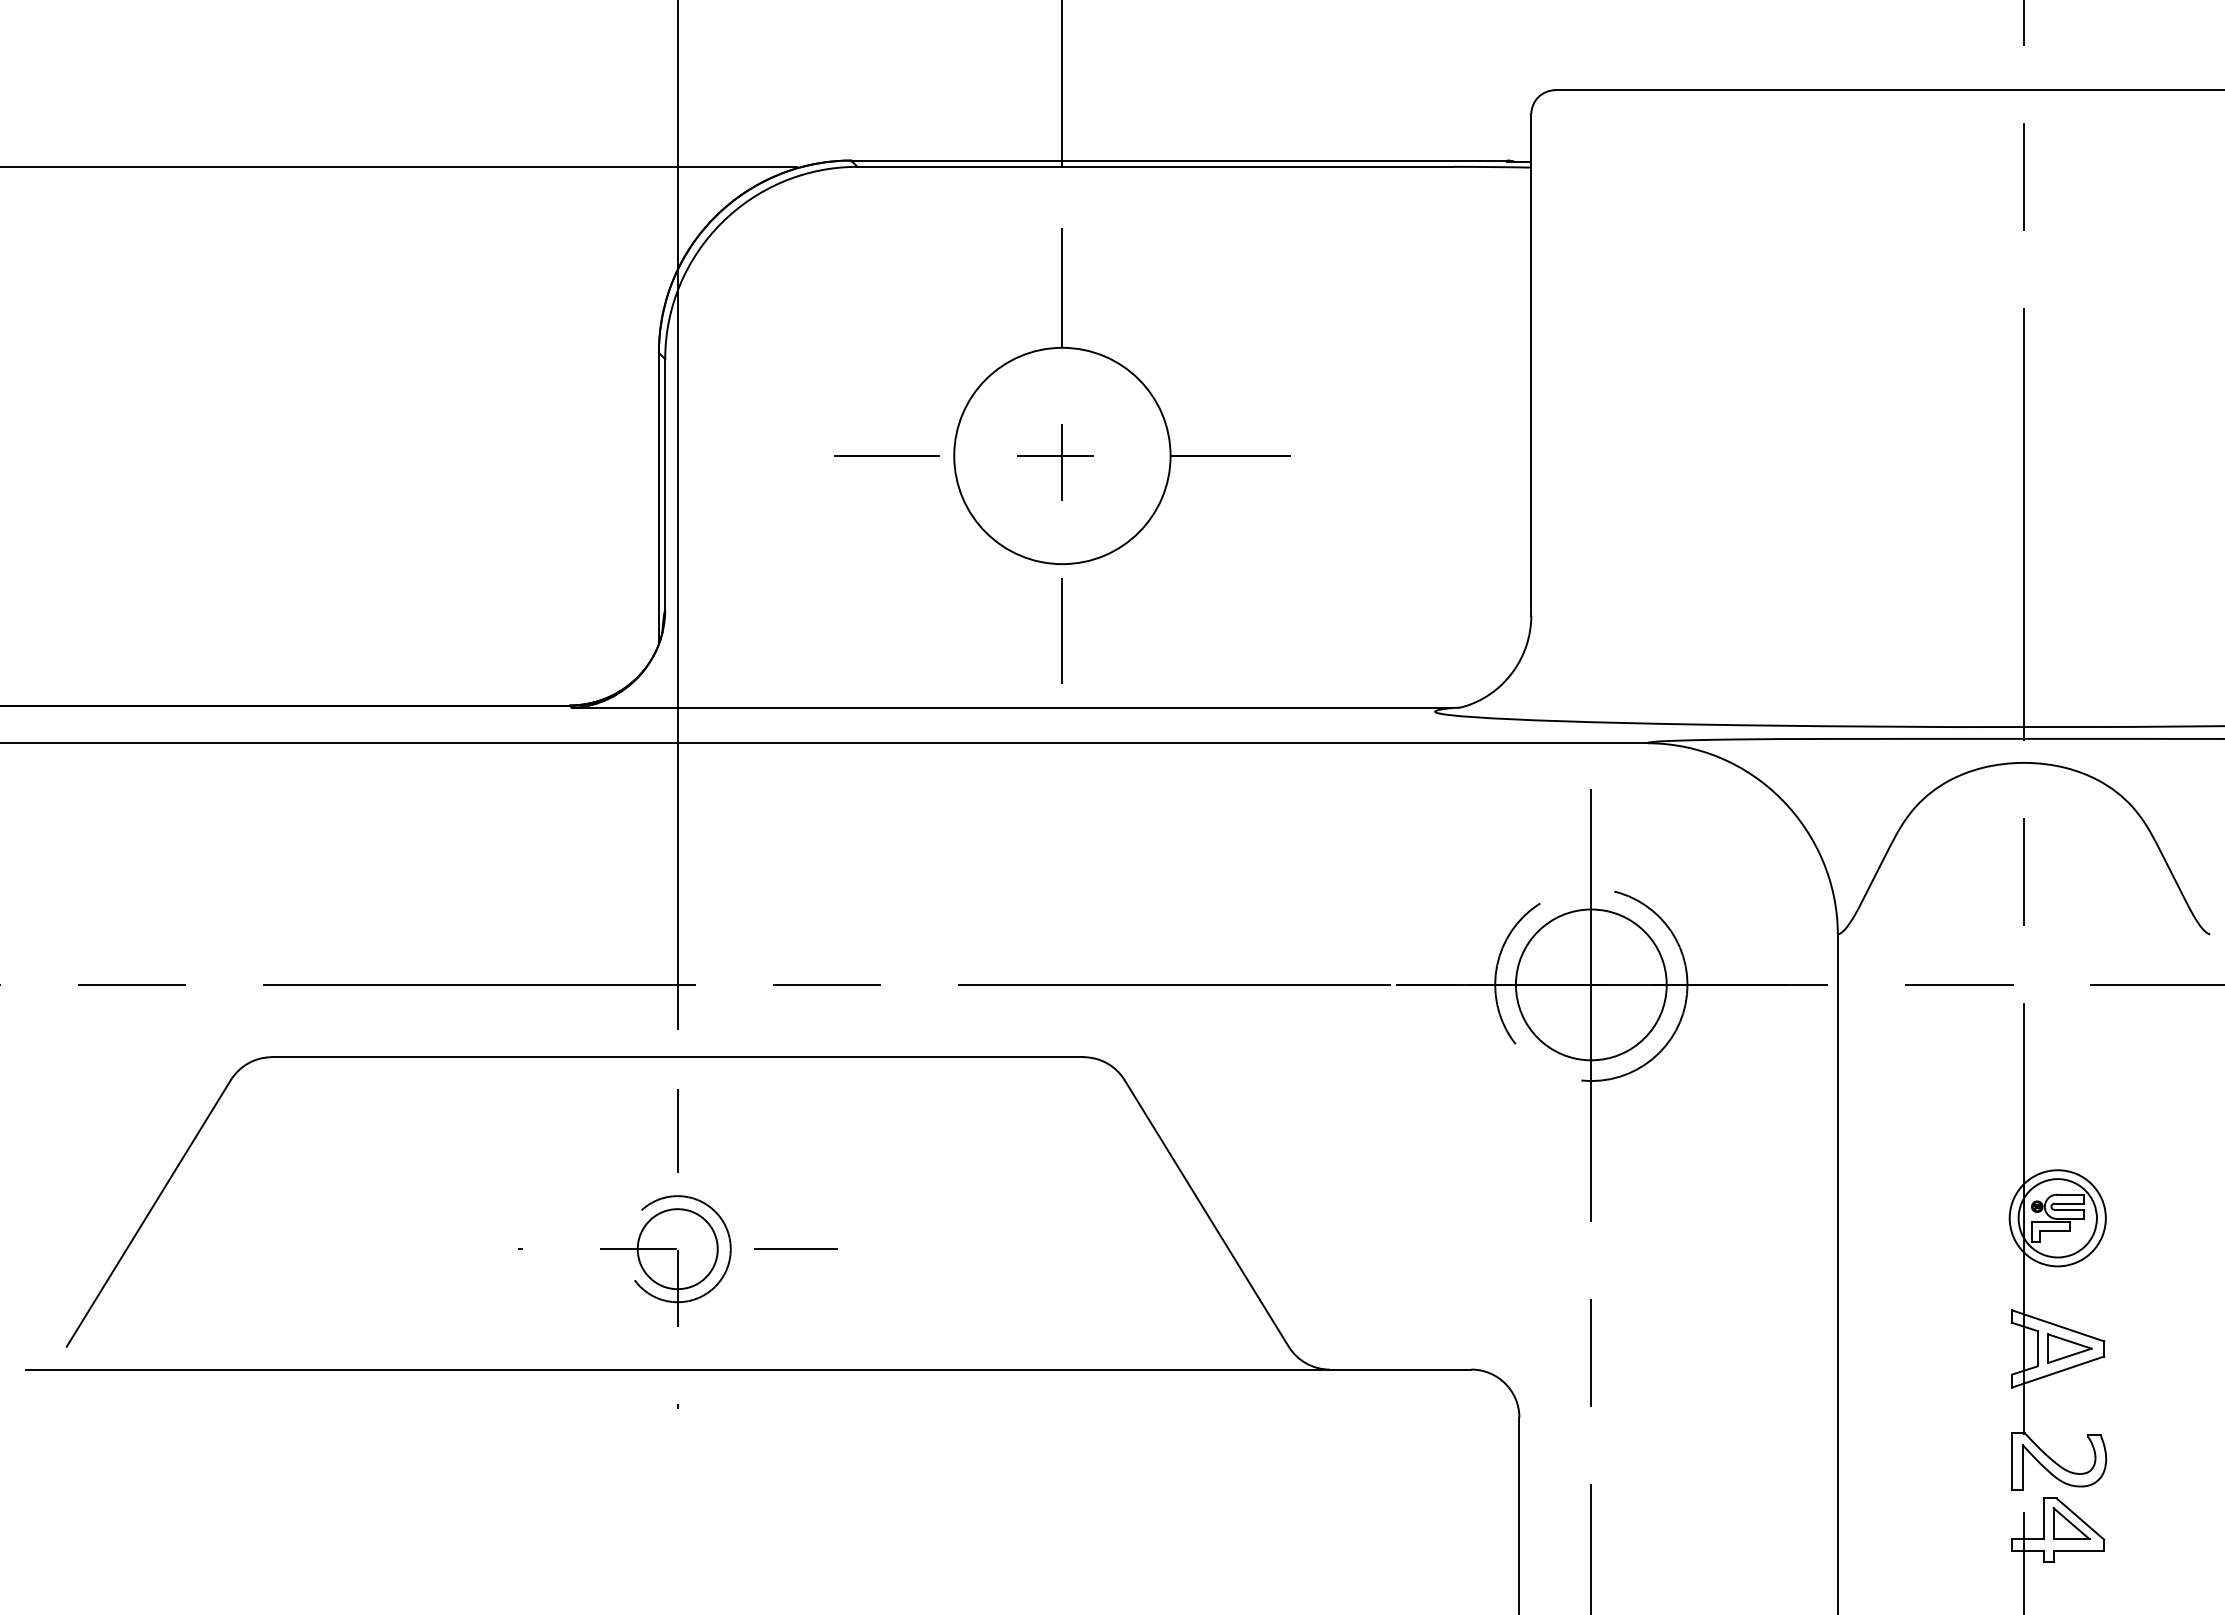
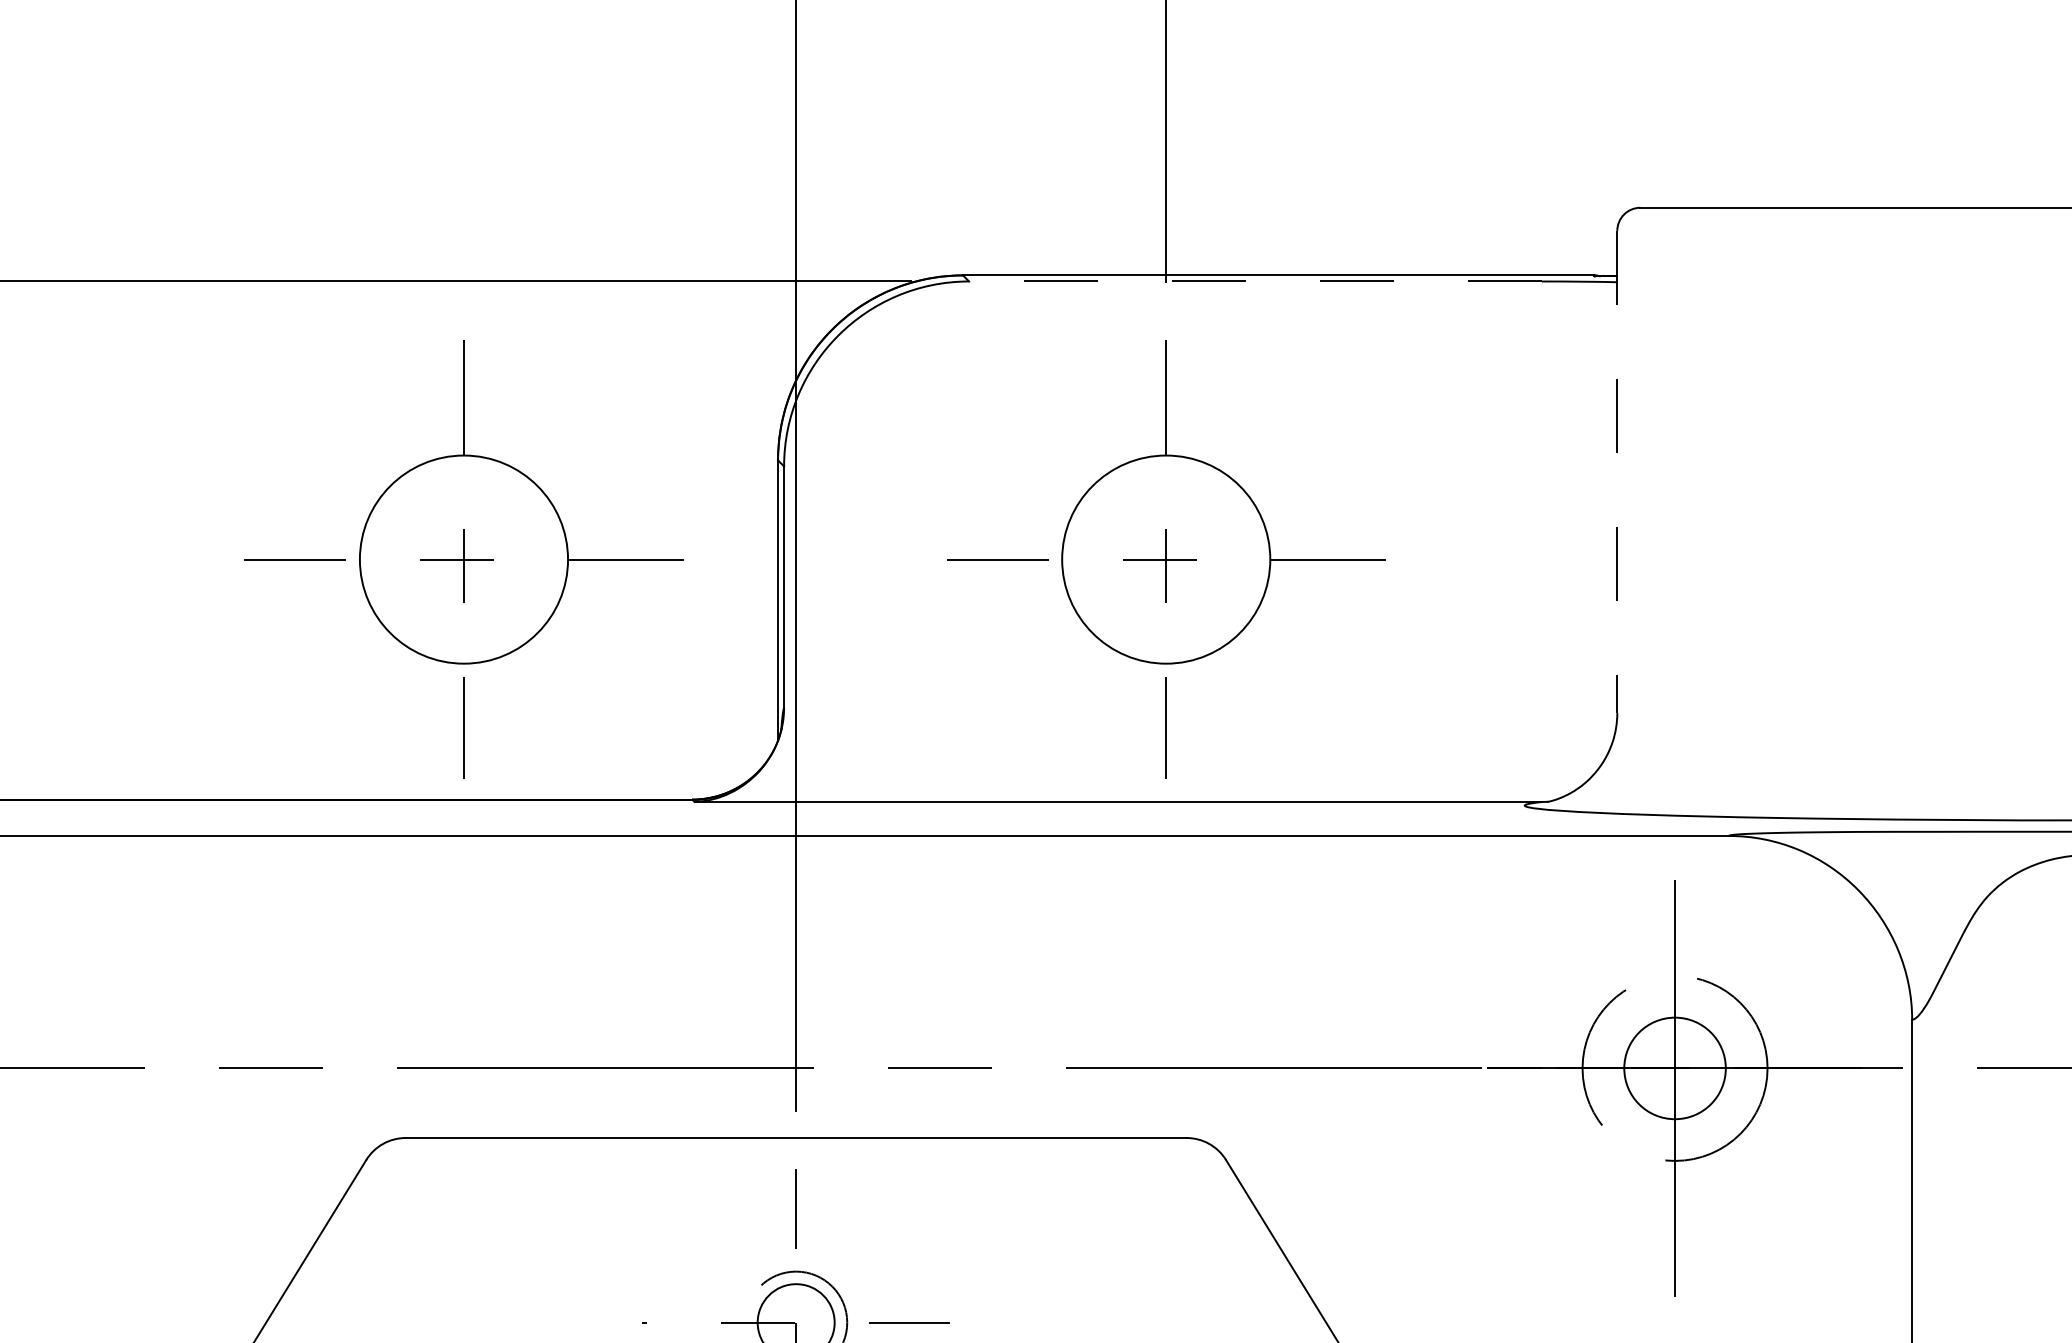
line: (1155, 166) -> (1255, 281), solid -> dashed
line: (1531, 364) -> (1617, 471), solid -> dashed
part: (332, 455) -> (464, 559), added
circle: (1590, 984) -> (1674, 1068), size x0.7

